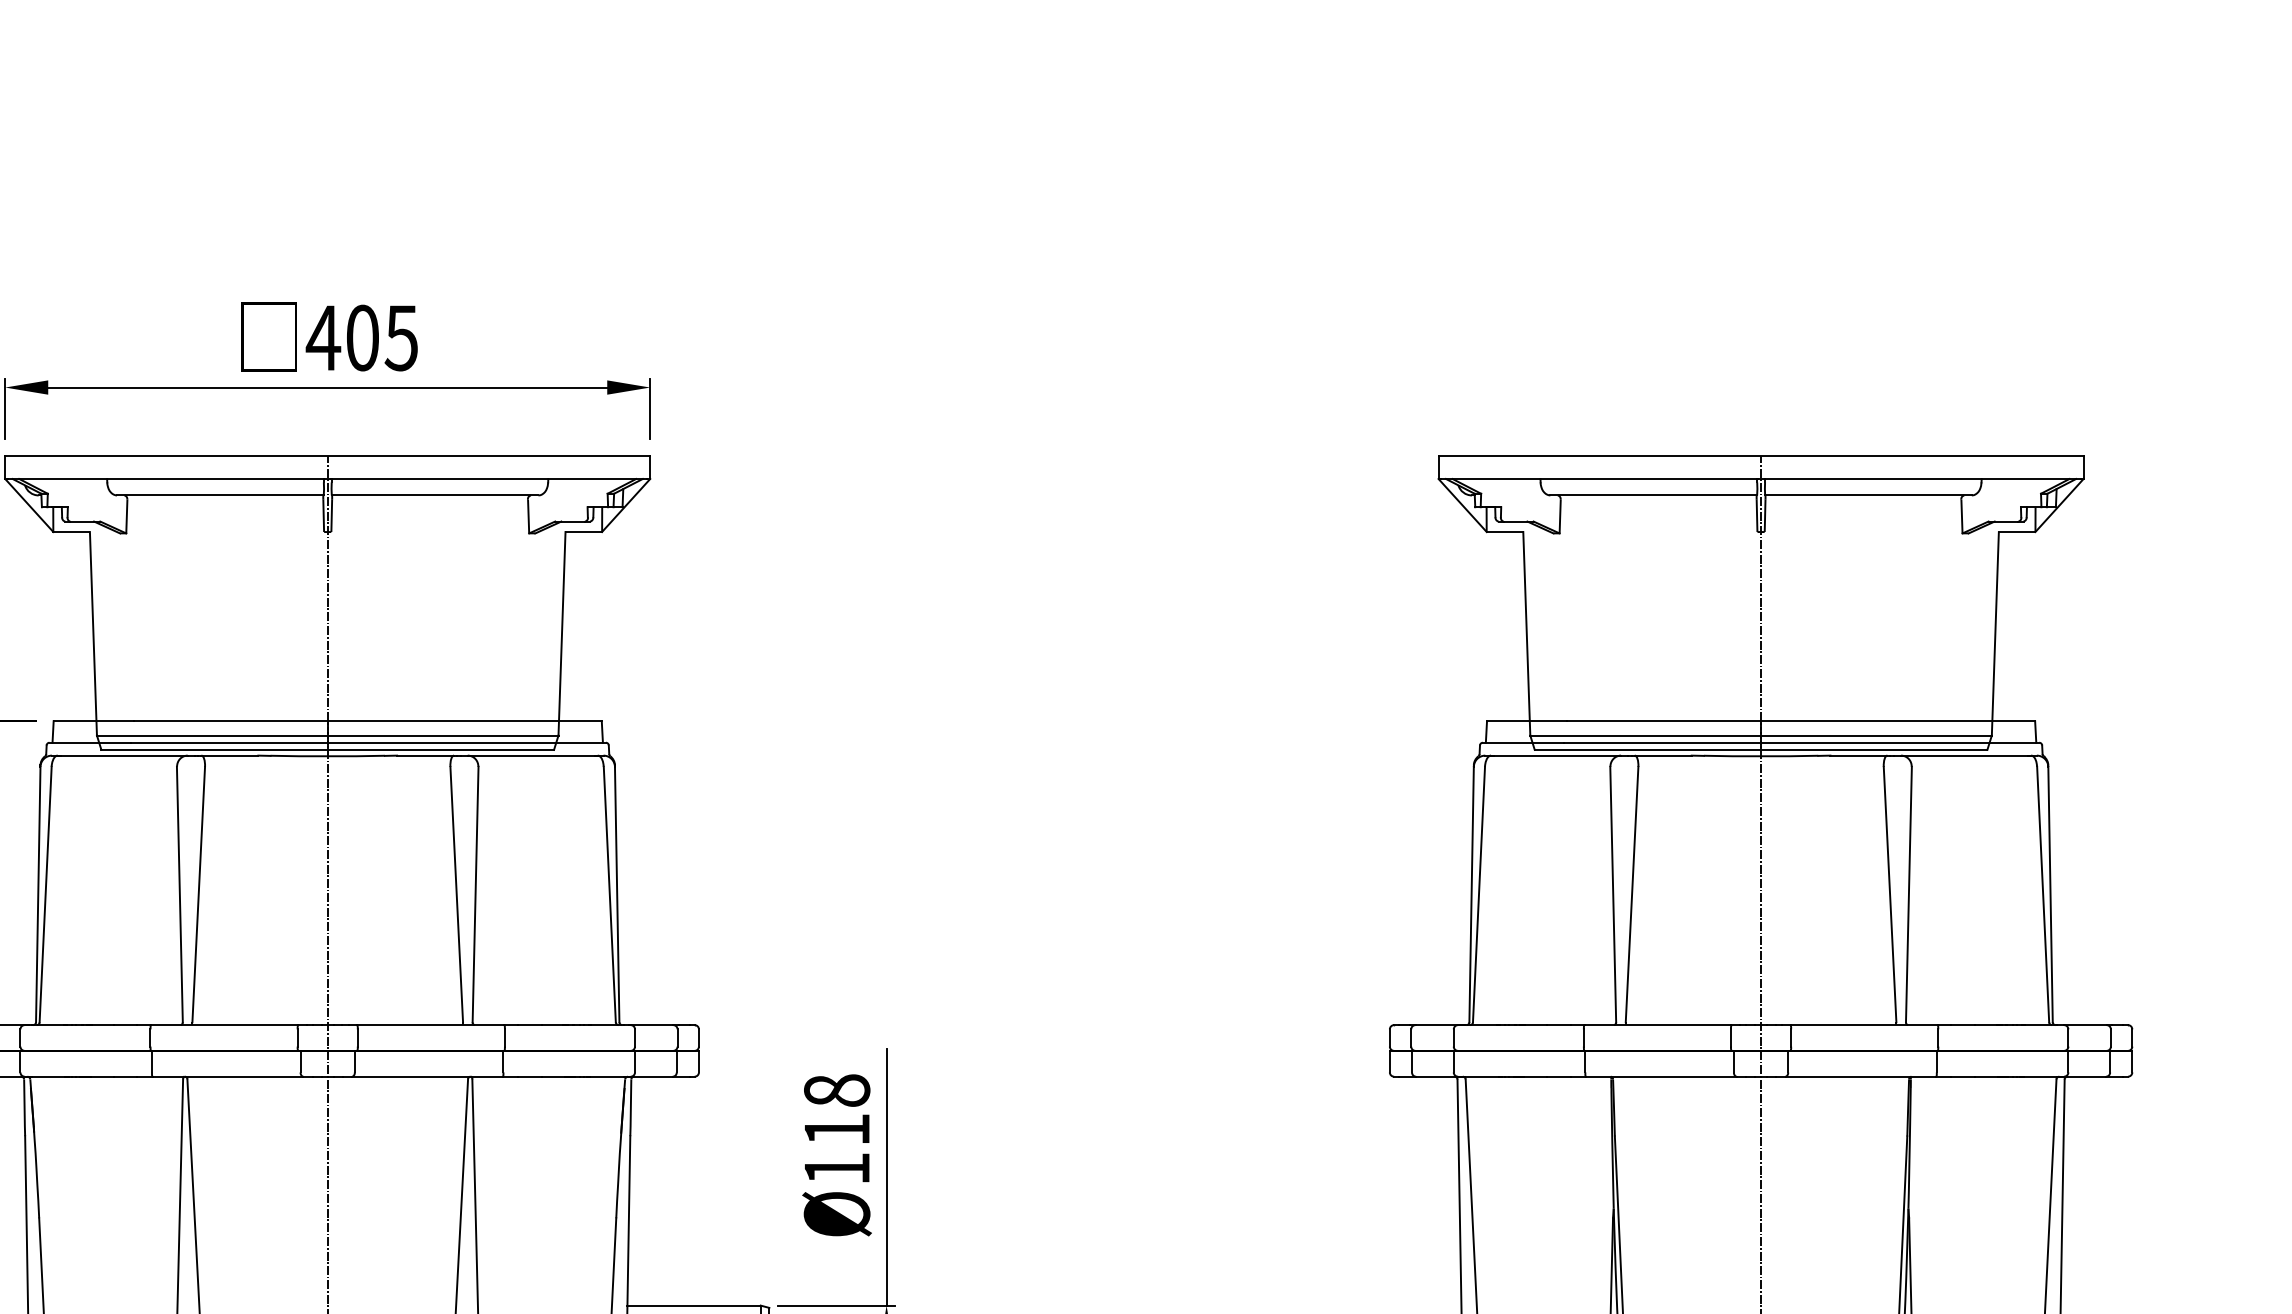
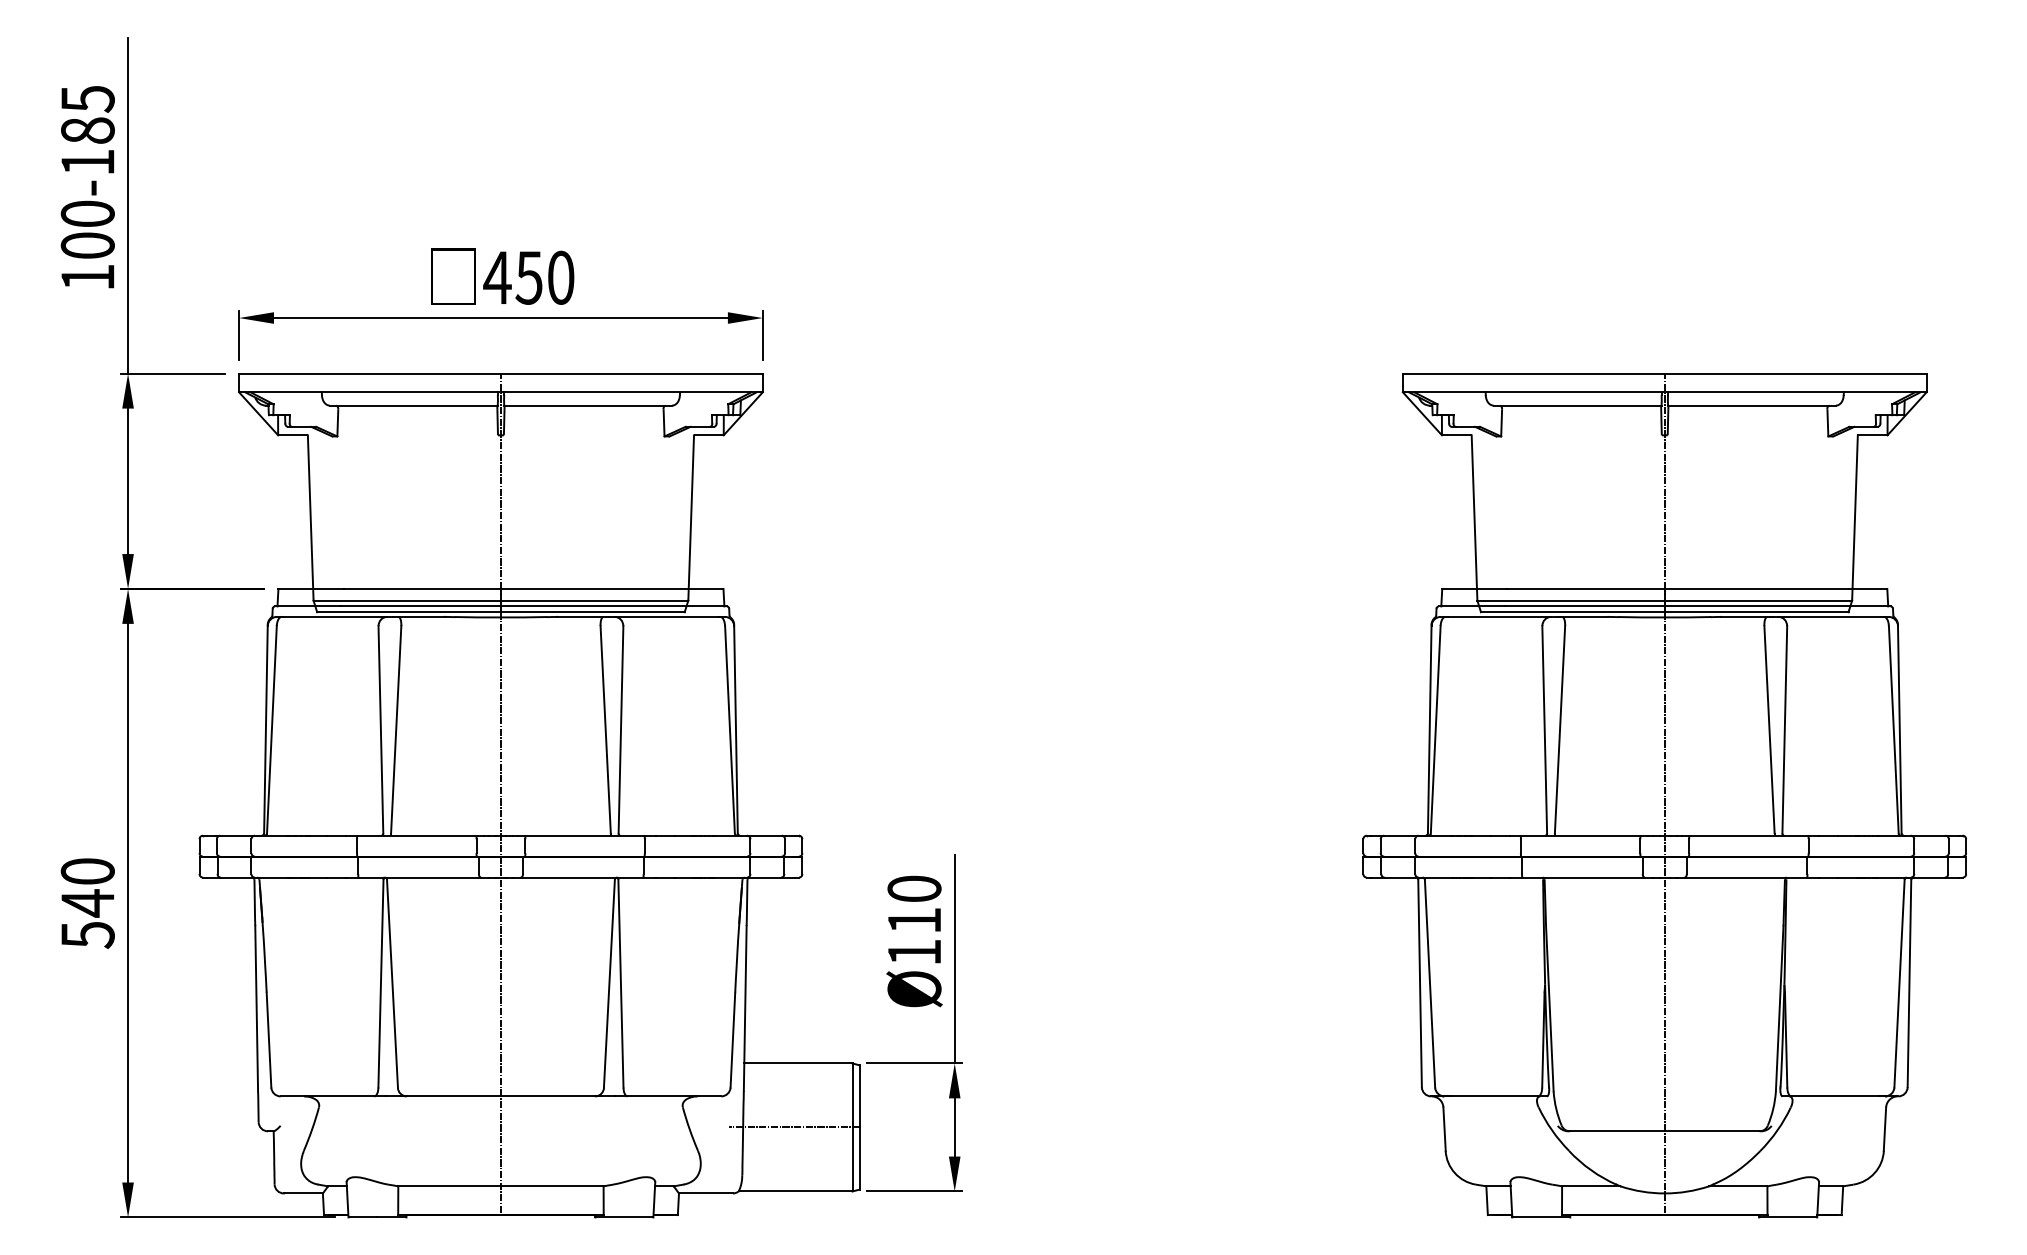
text: (381, 337) -> (544, 277), 405 -> 450
text: (837, 1090) -> (914, 888), Ø118 -> Ø110

